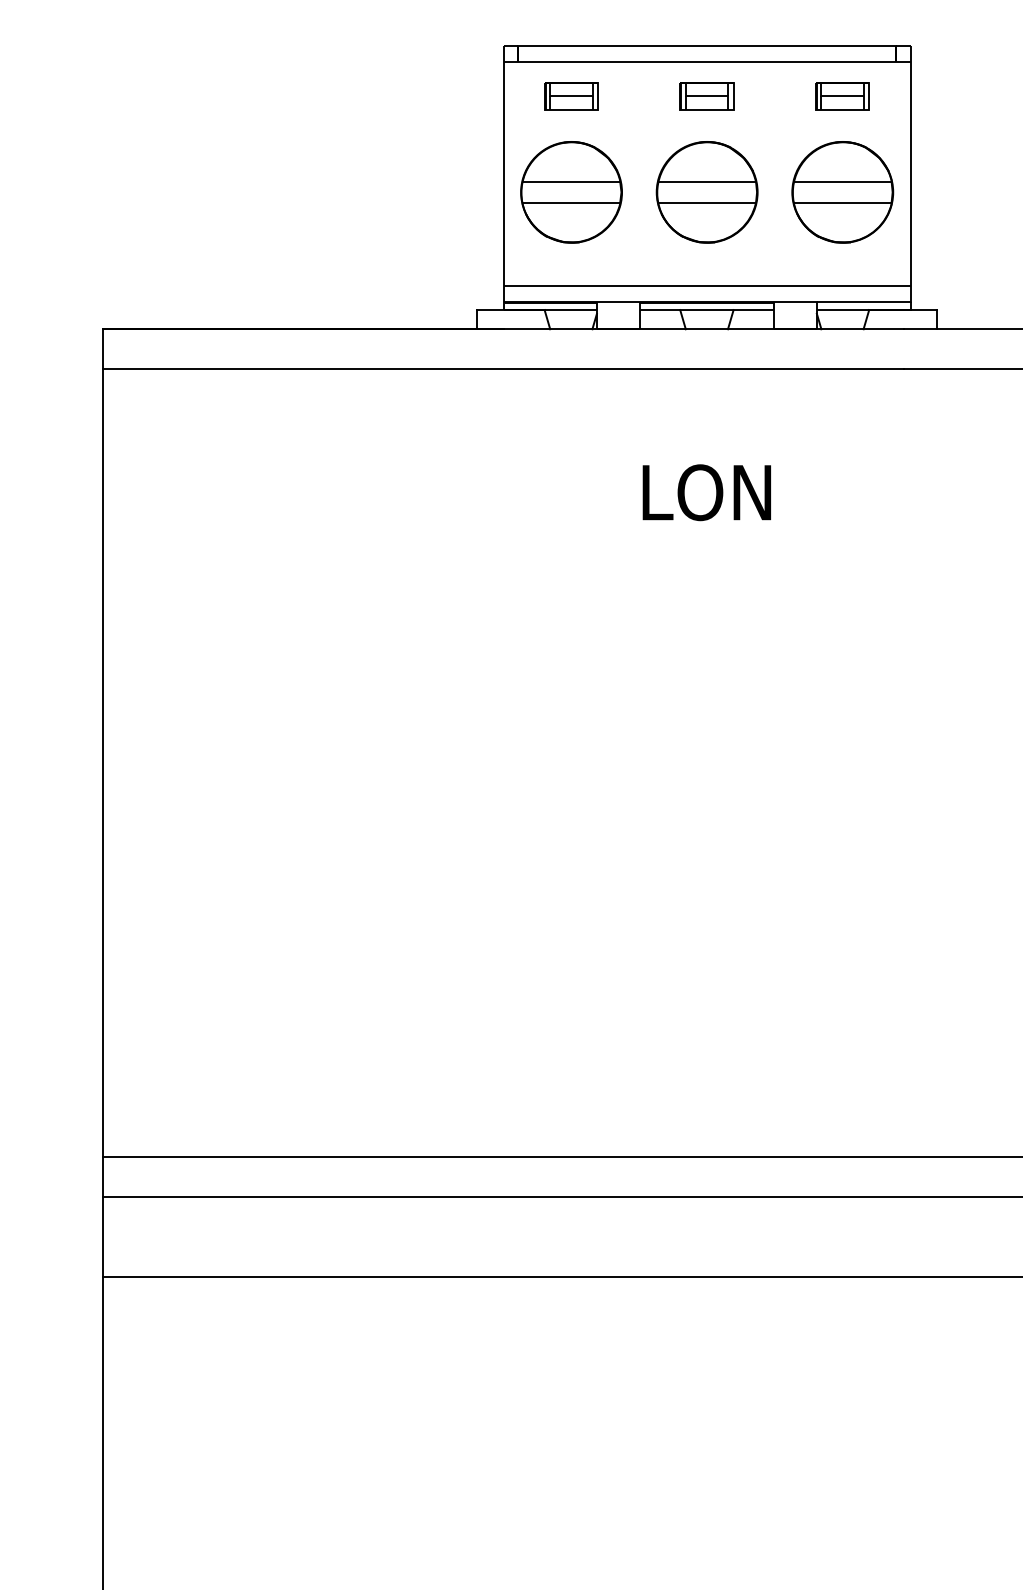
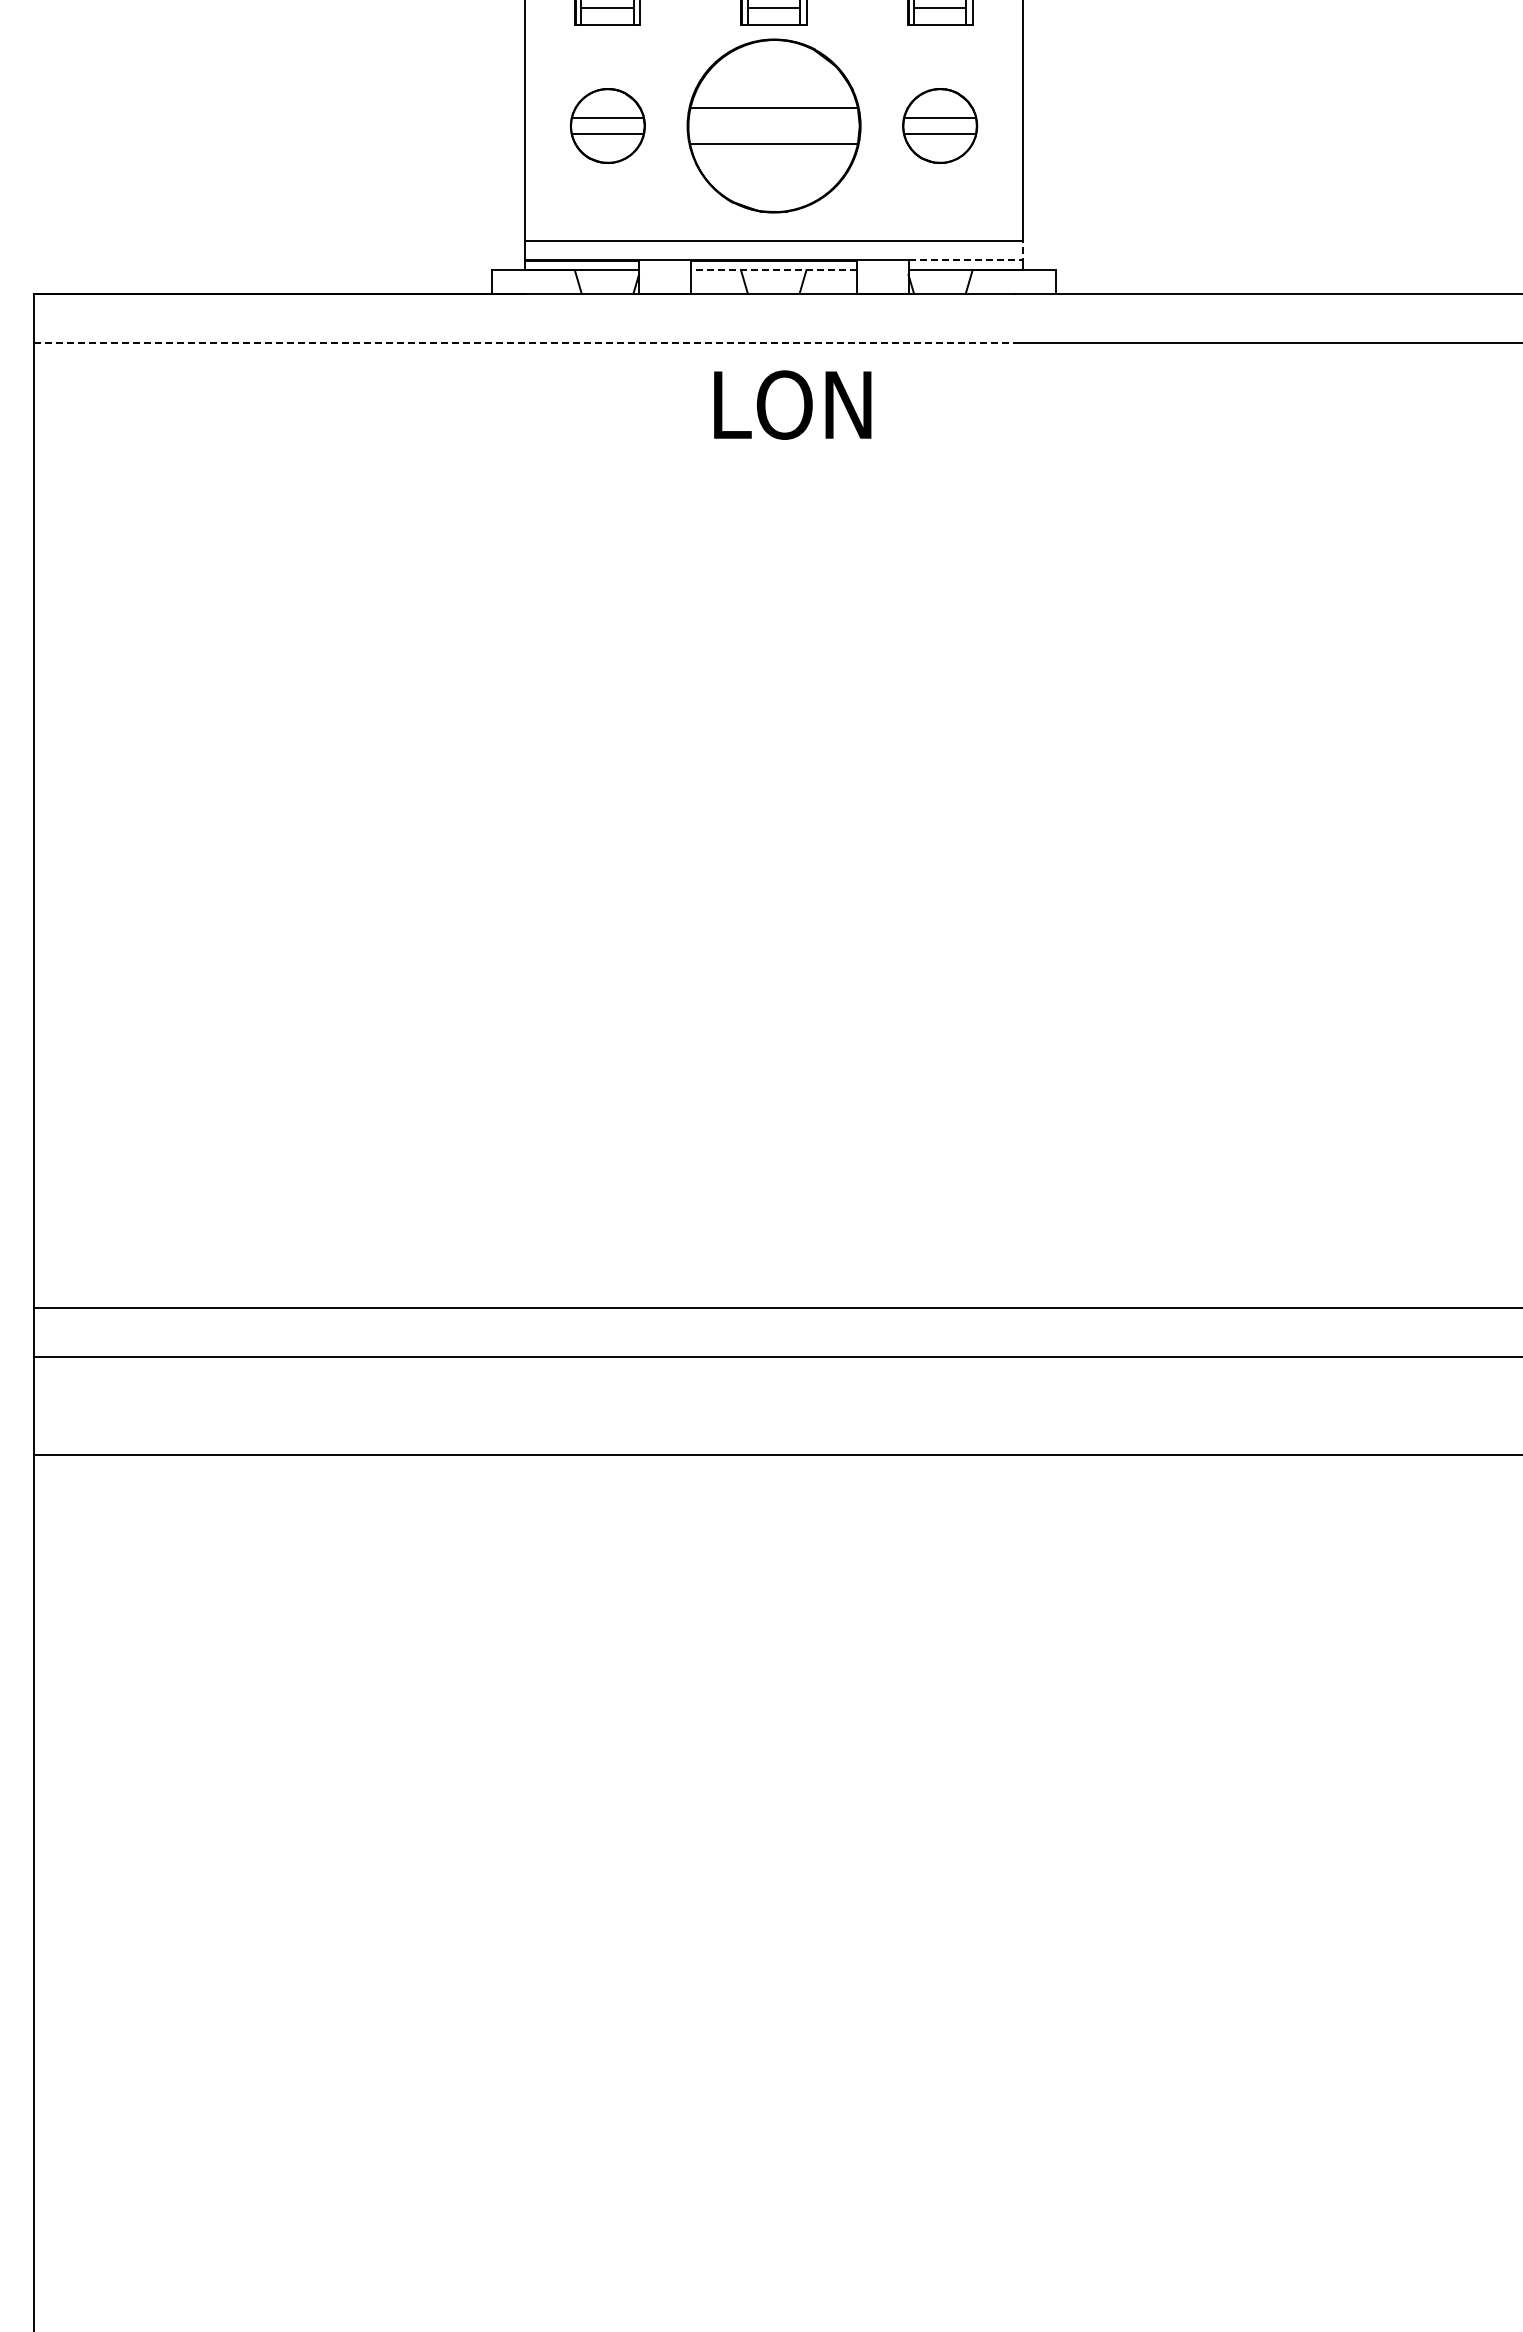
part: (571, 191) -> (607, 125), size x0.6
part: (706, 191) -> (773, 125), size x1.4
part: (842, 191) -> (939, 125), size x0.6
line: (872, 302) -> (976, 260), solid -> dashed
line: (707, 310) -> (774, 270), solid -> dashed
line: (503, 368) -> (524, 342), solid -> dashed
text: (706, 492) -> (792, 404), moved

